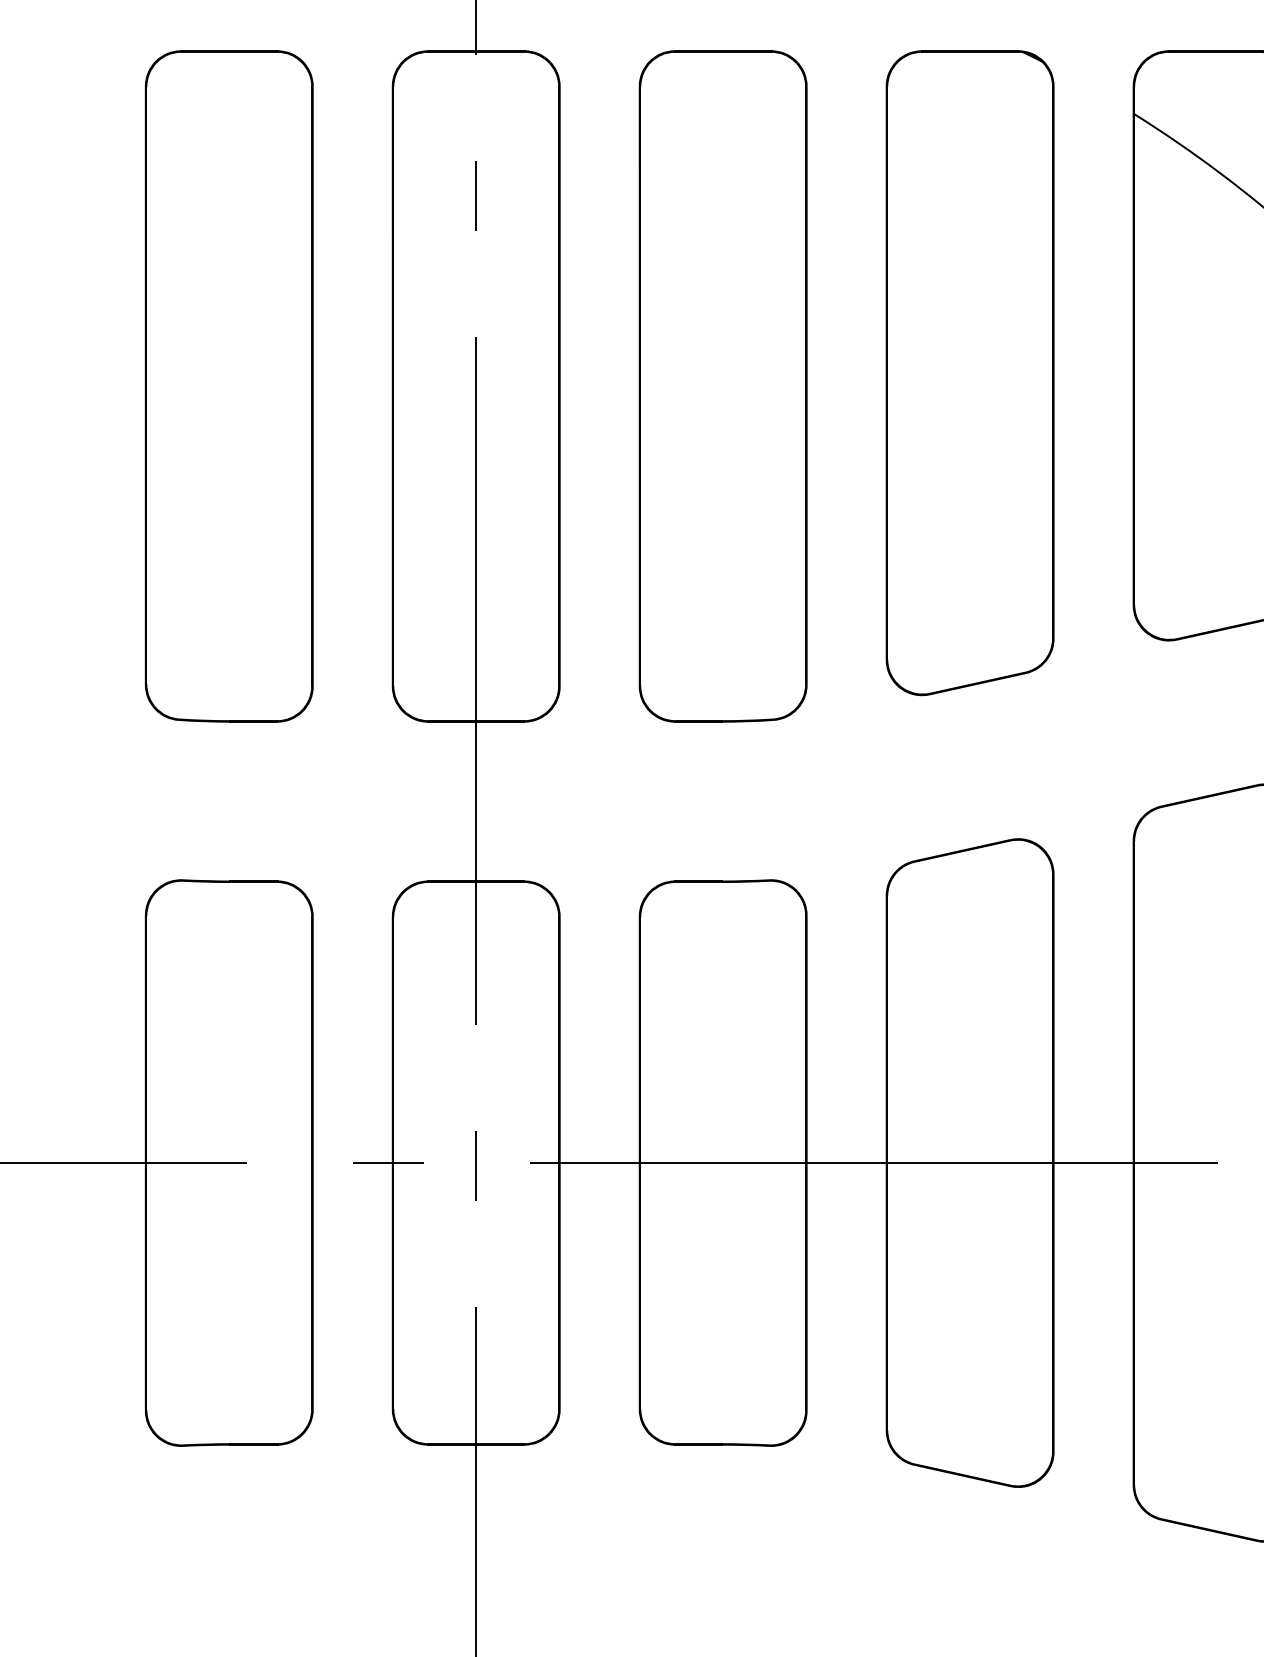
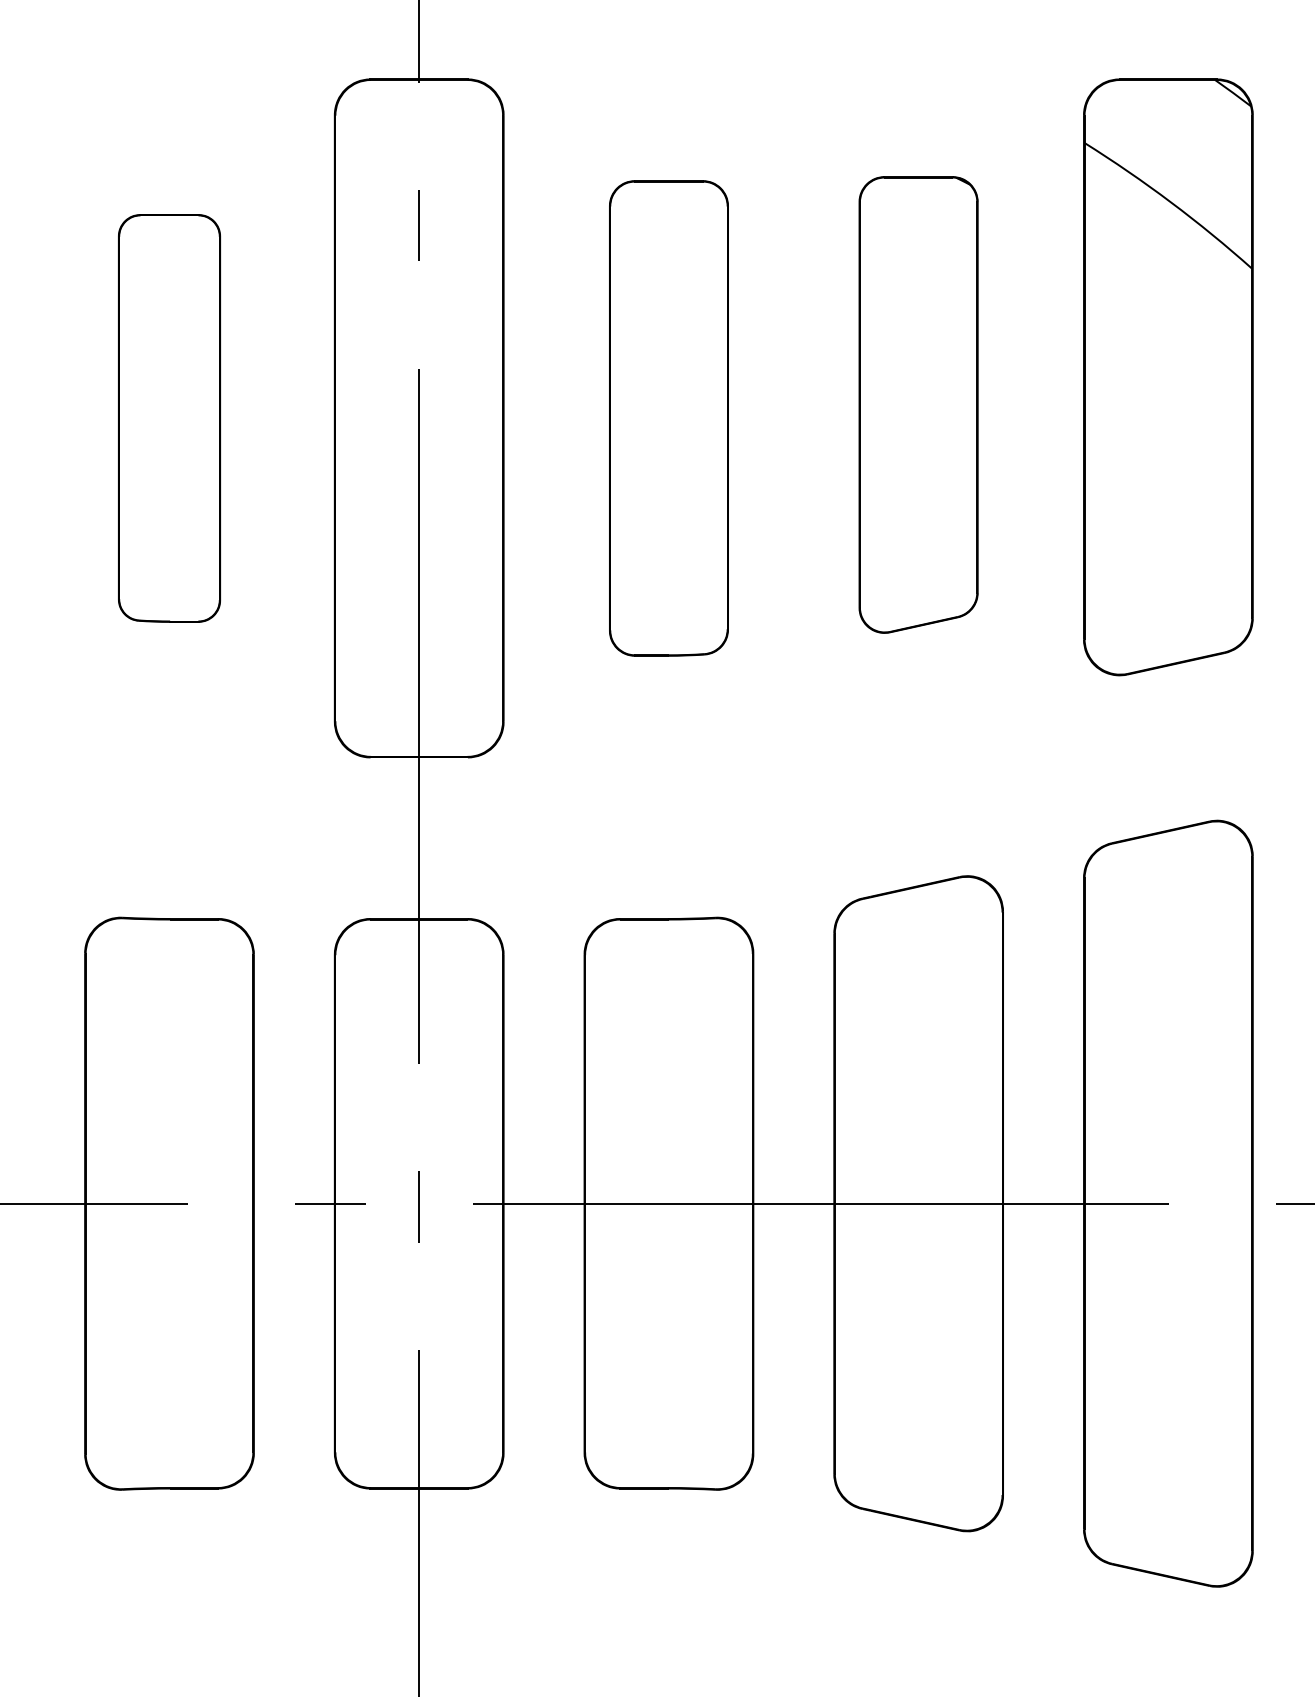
part: (969, 372) -> (918, 404), size x0.7
part: (229, 386) -> (169, 418), size x0.6
part: (722, 386) -> (668, 418), size x0.7

